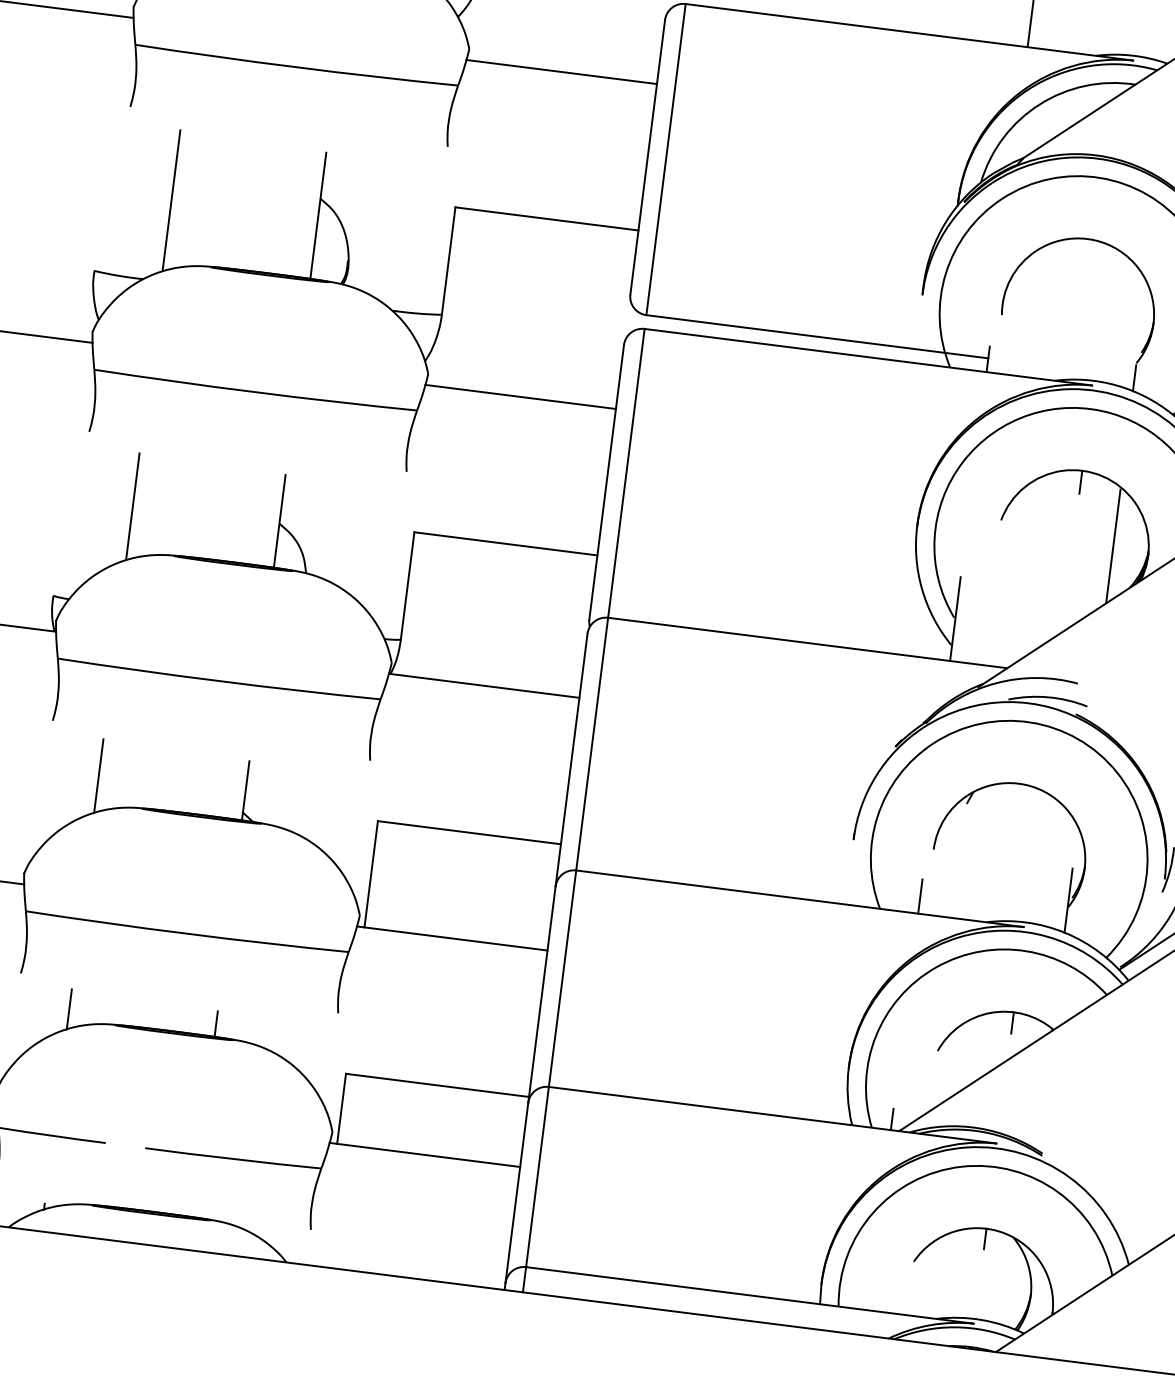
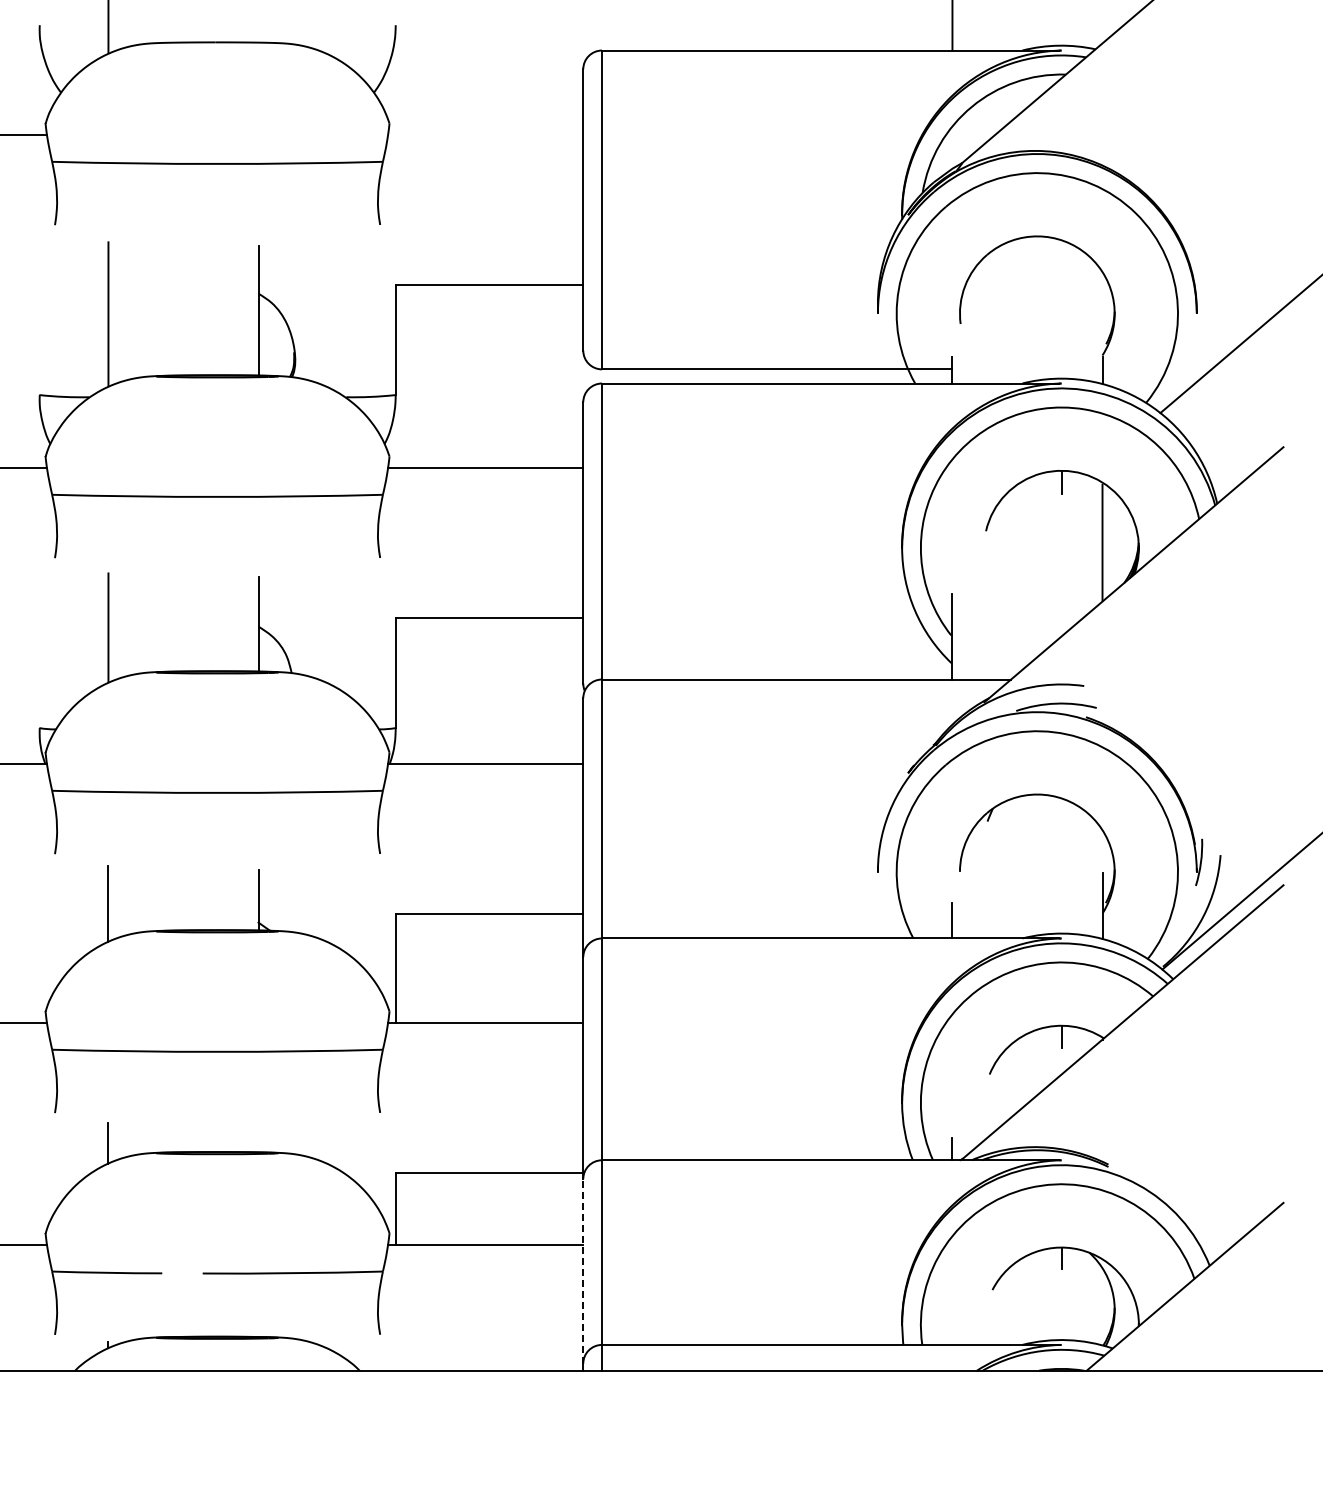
line: (561, 71) -> (485, 134), removed
line: (216, 1024) -> (258, 1139), removed
line: (517, 1192) -> (583, 1270), solid -> dashed

